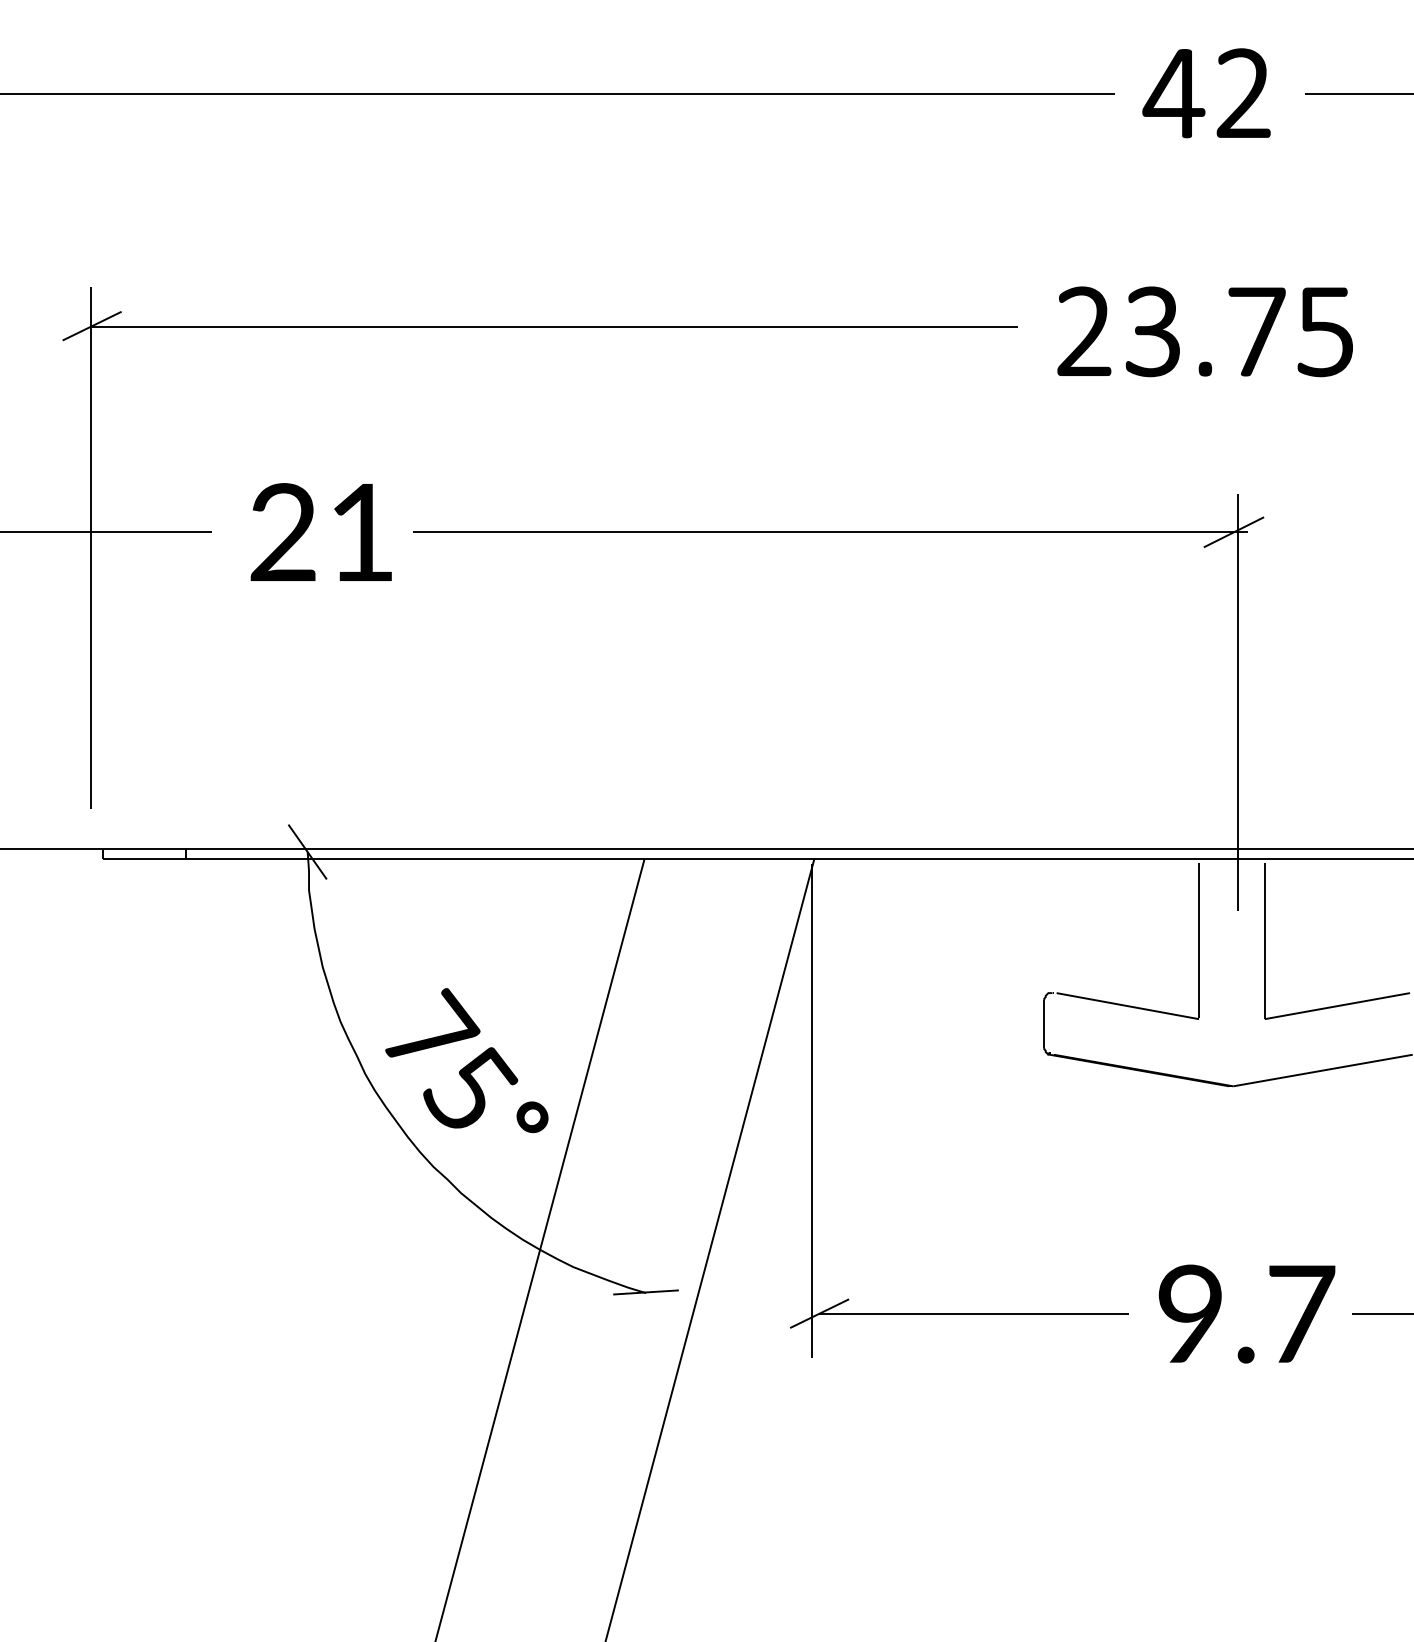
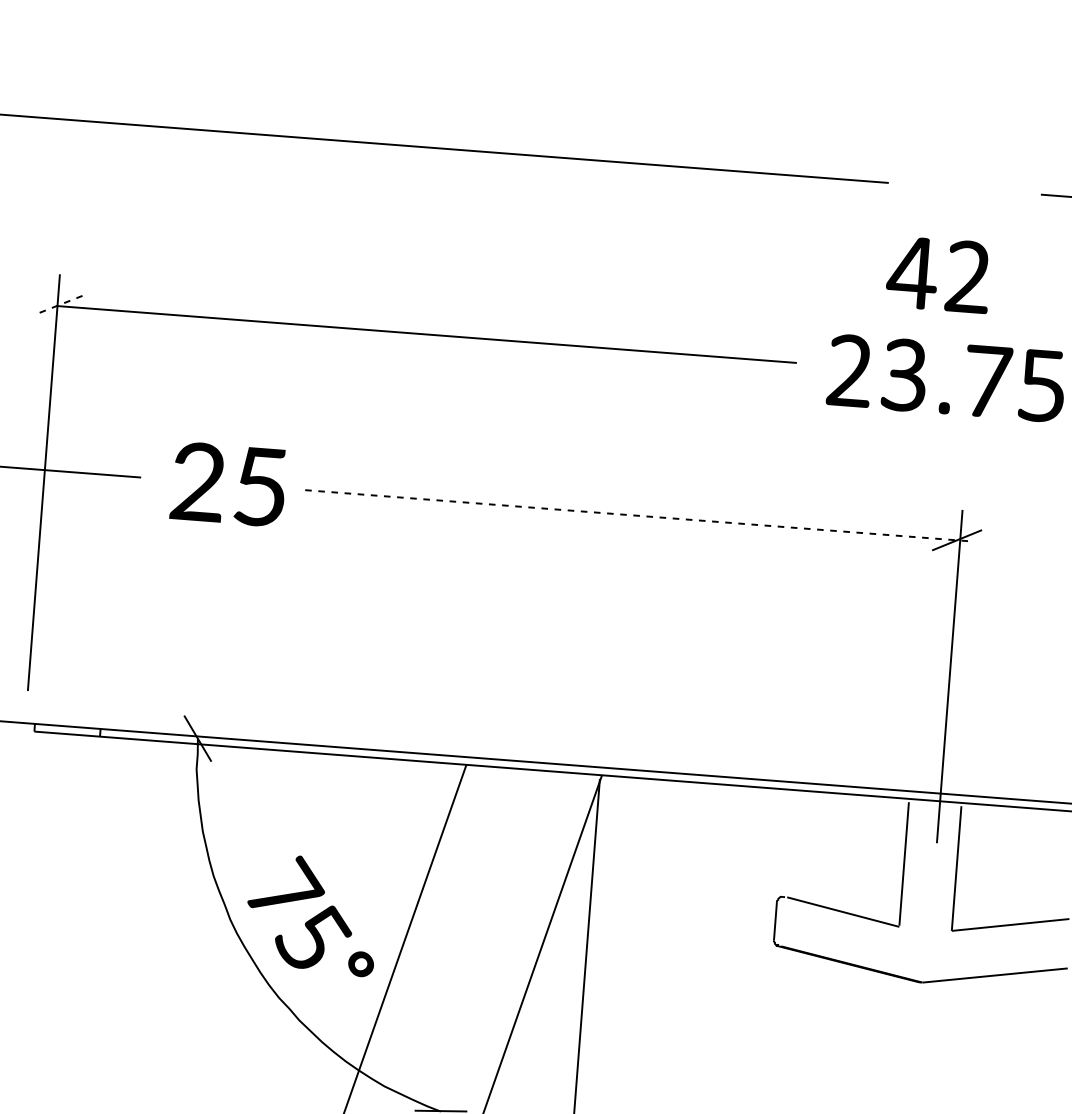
part: (1191, 93) -> (926, 273), moved
line: (92, 326) -> (58, 305), solid -> dashed
text: (361, 532) -> (260, 486), 21 -> 25
line: (830, 532) -> (634, 515), solid -> dashed

